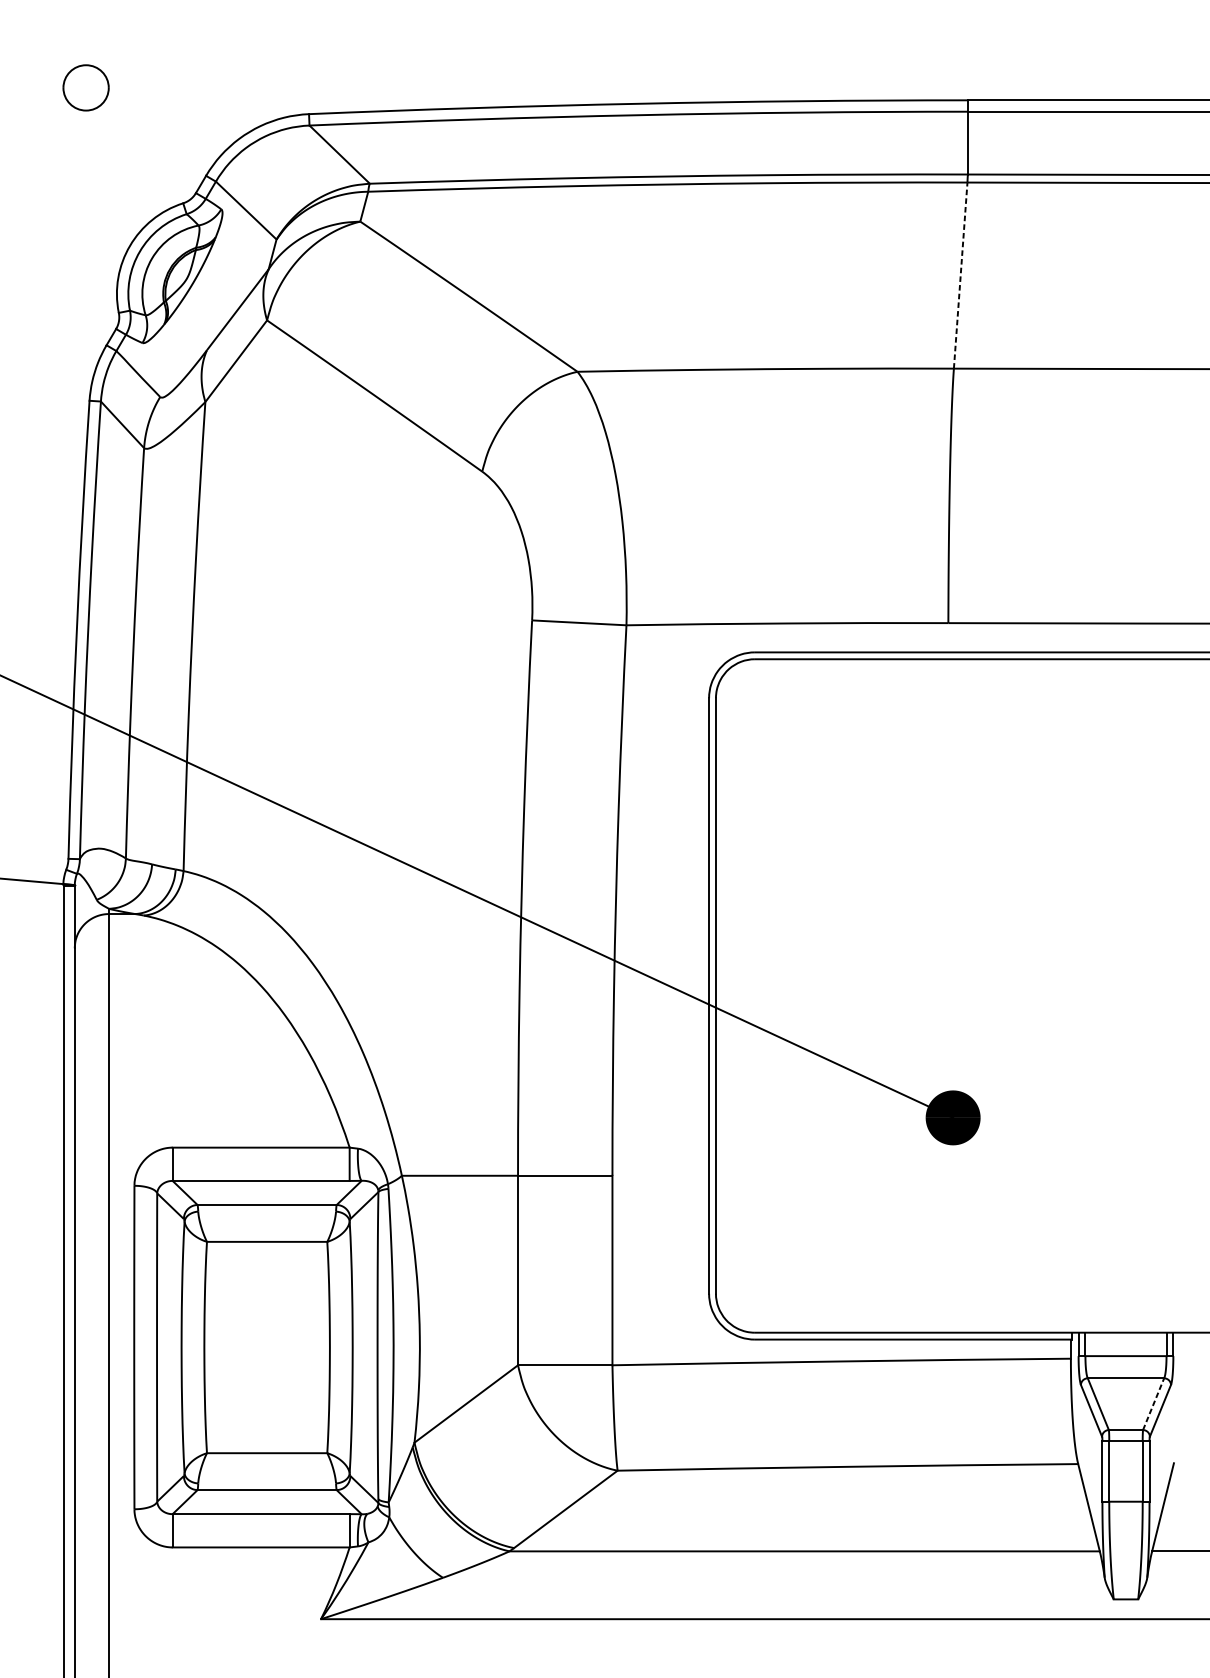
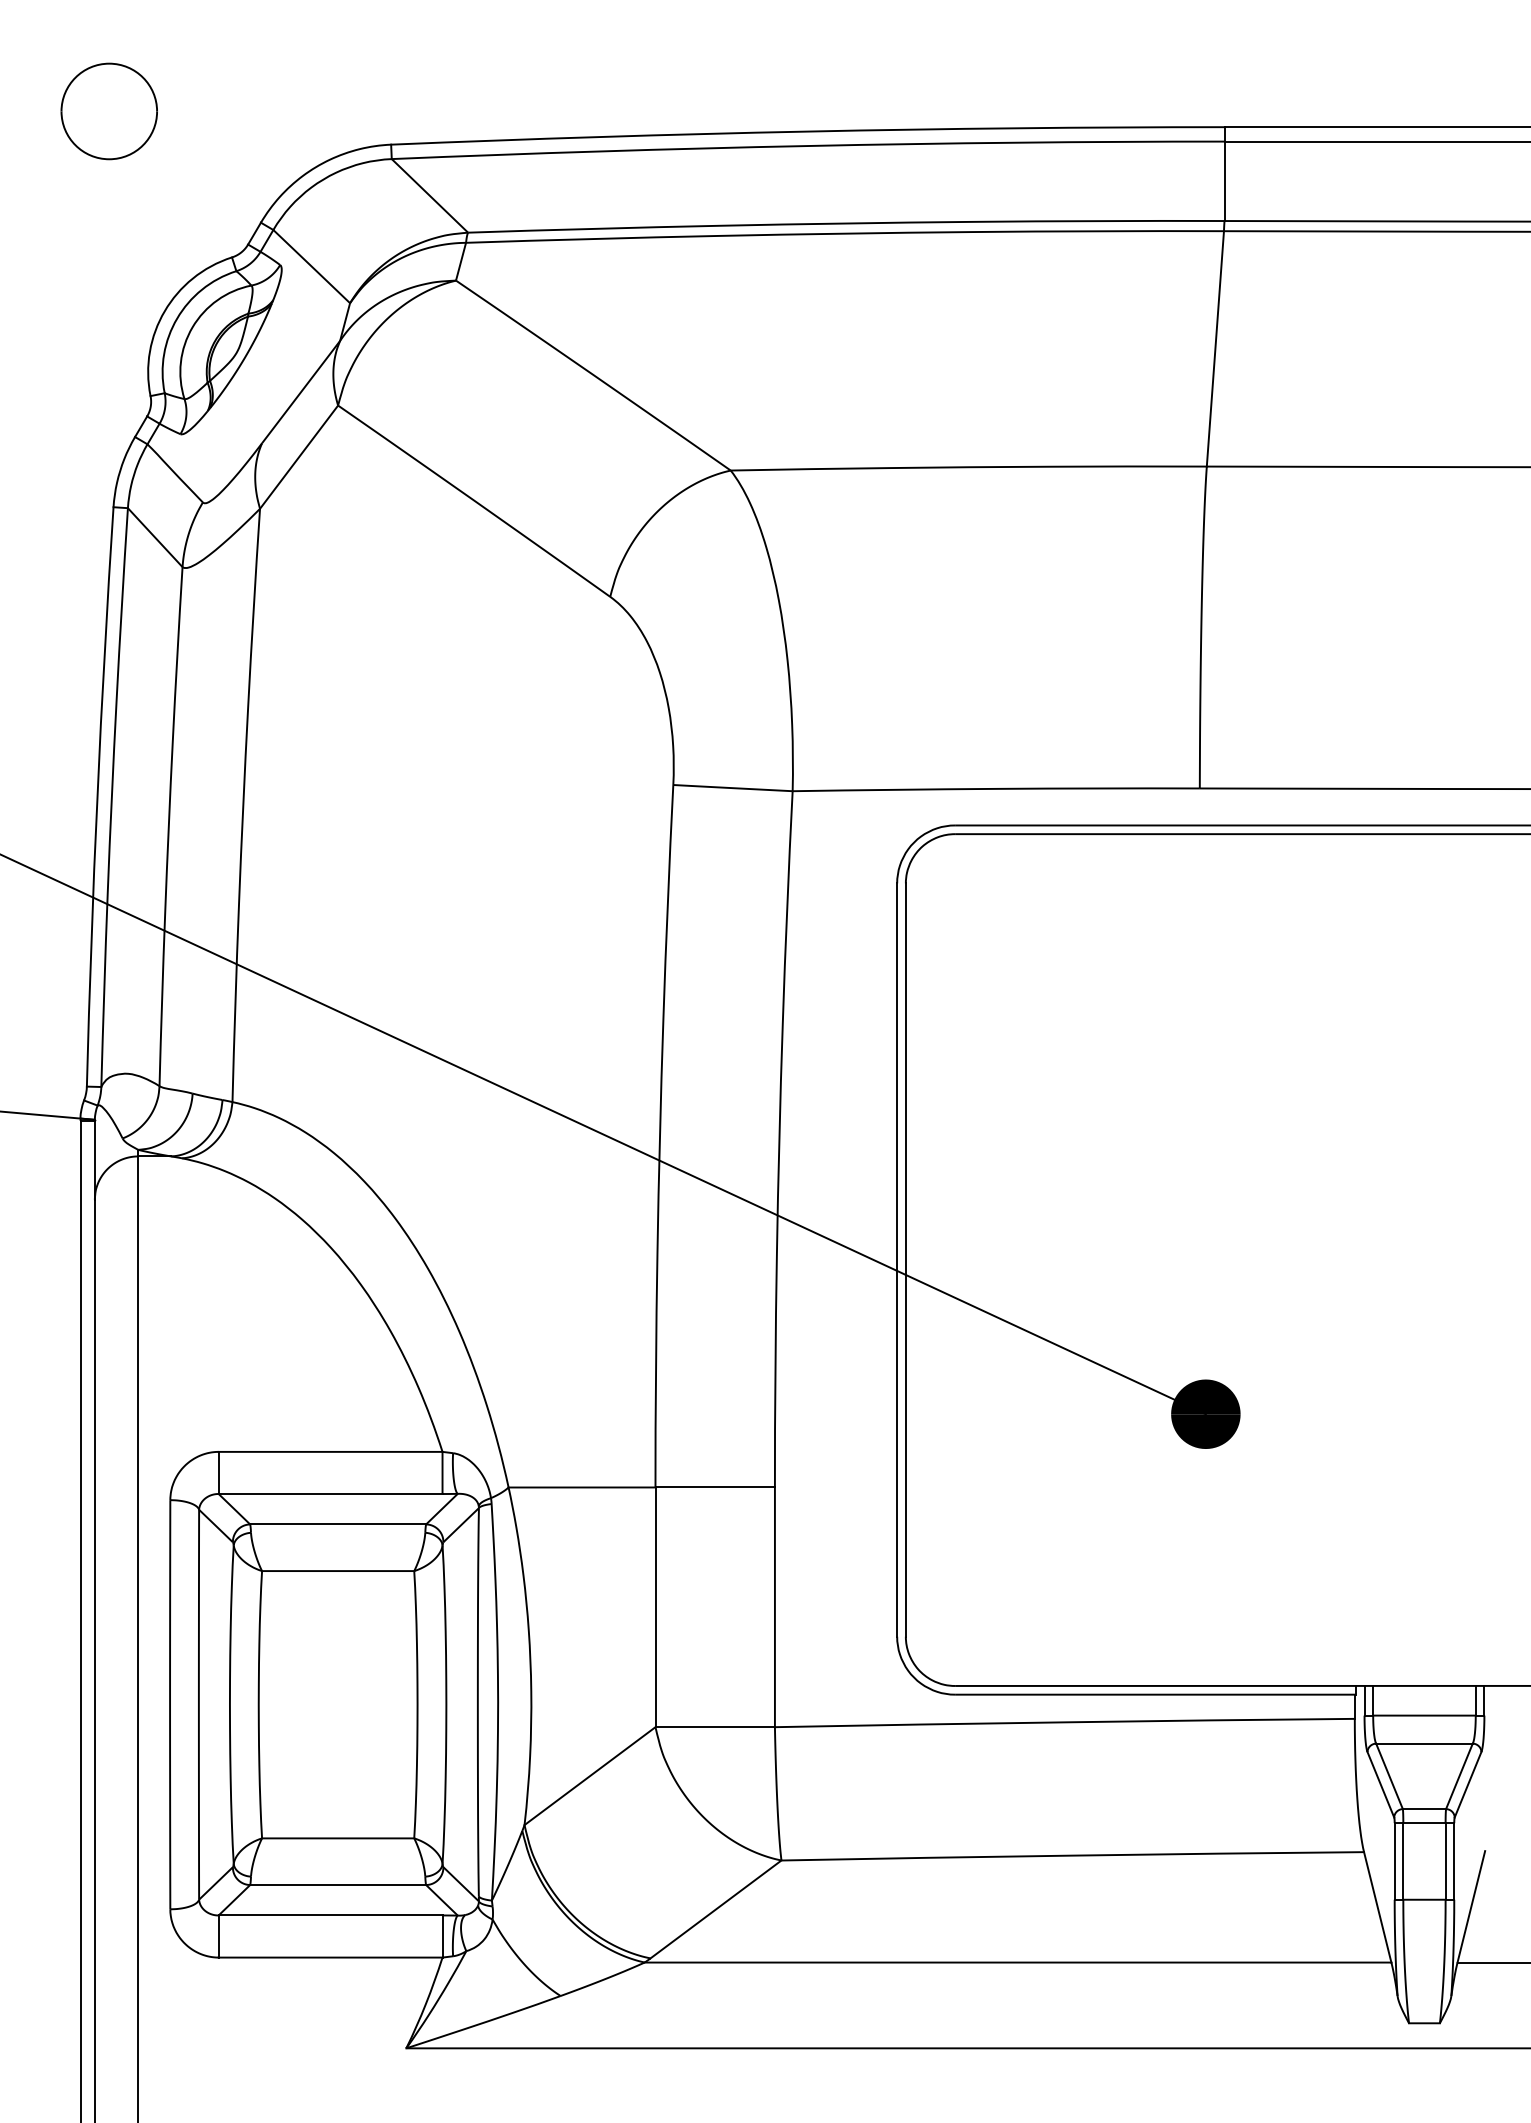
part: (85, 87) -> (108, 111), size x1.67
line: (960, 275) -> (1215, 348), dashed -> solid
line: (1153, 1403) -> (1459, 1775), dashed -> solid

